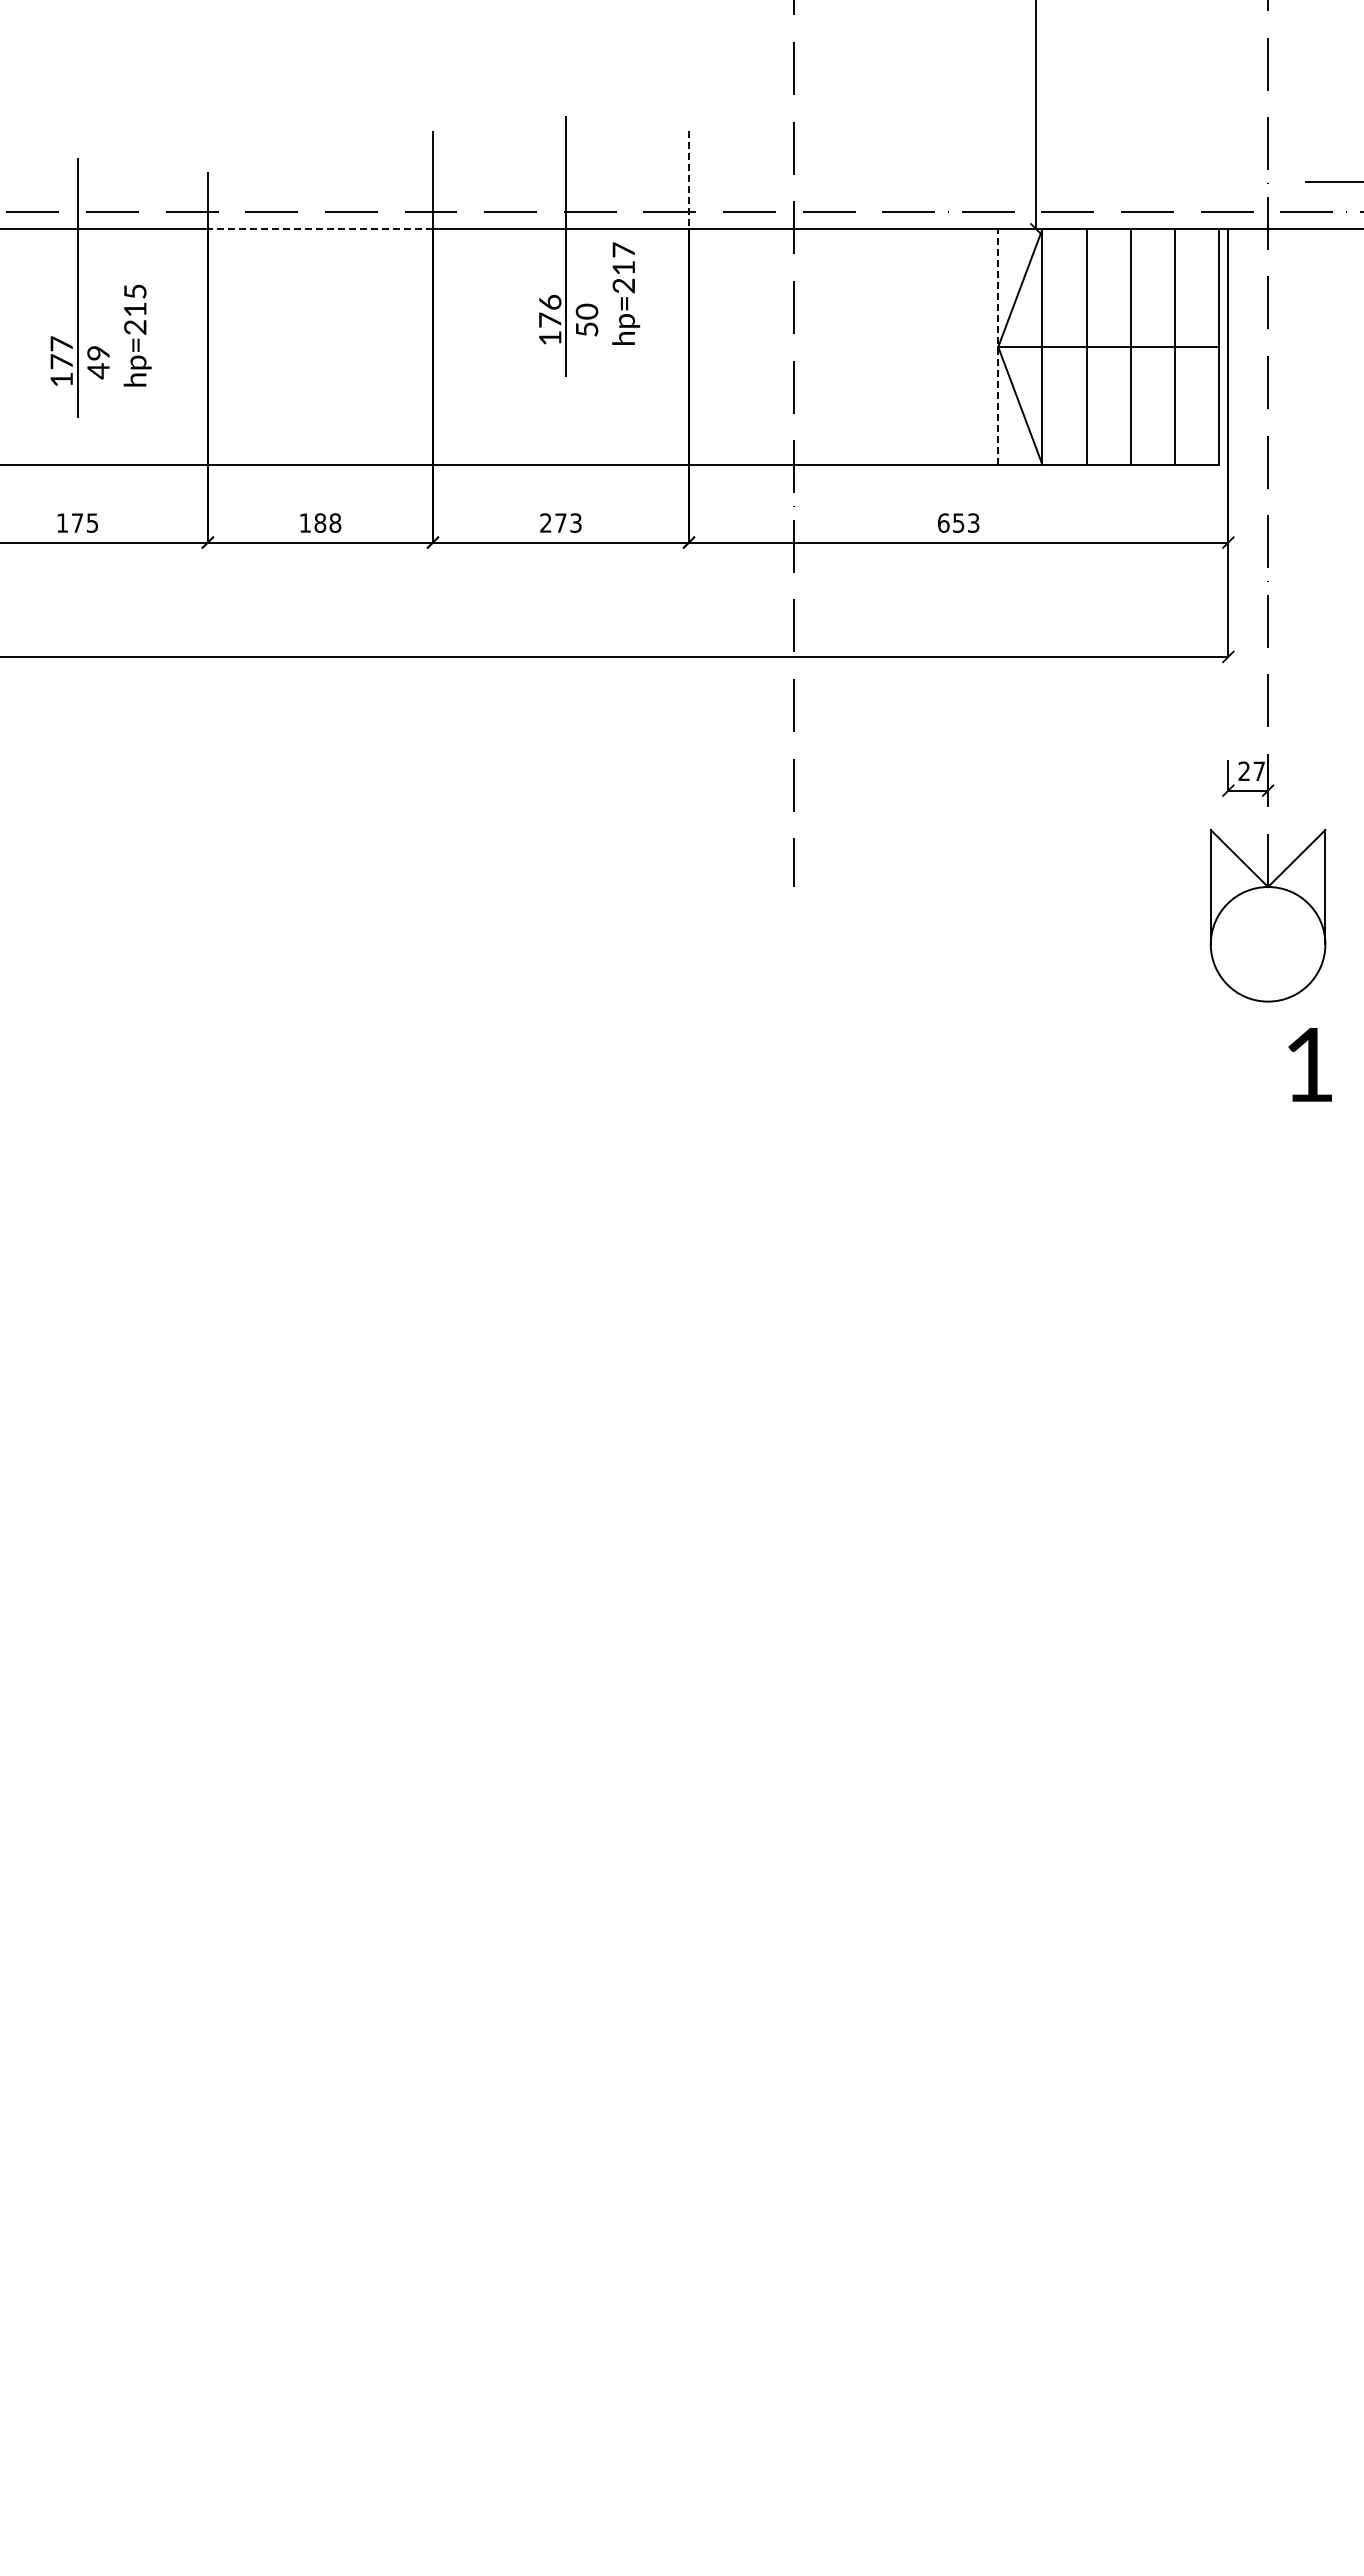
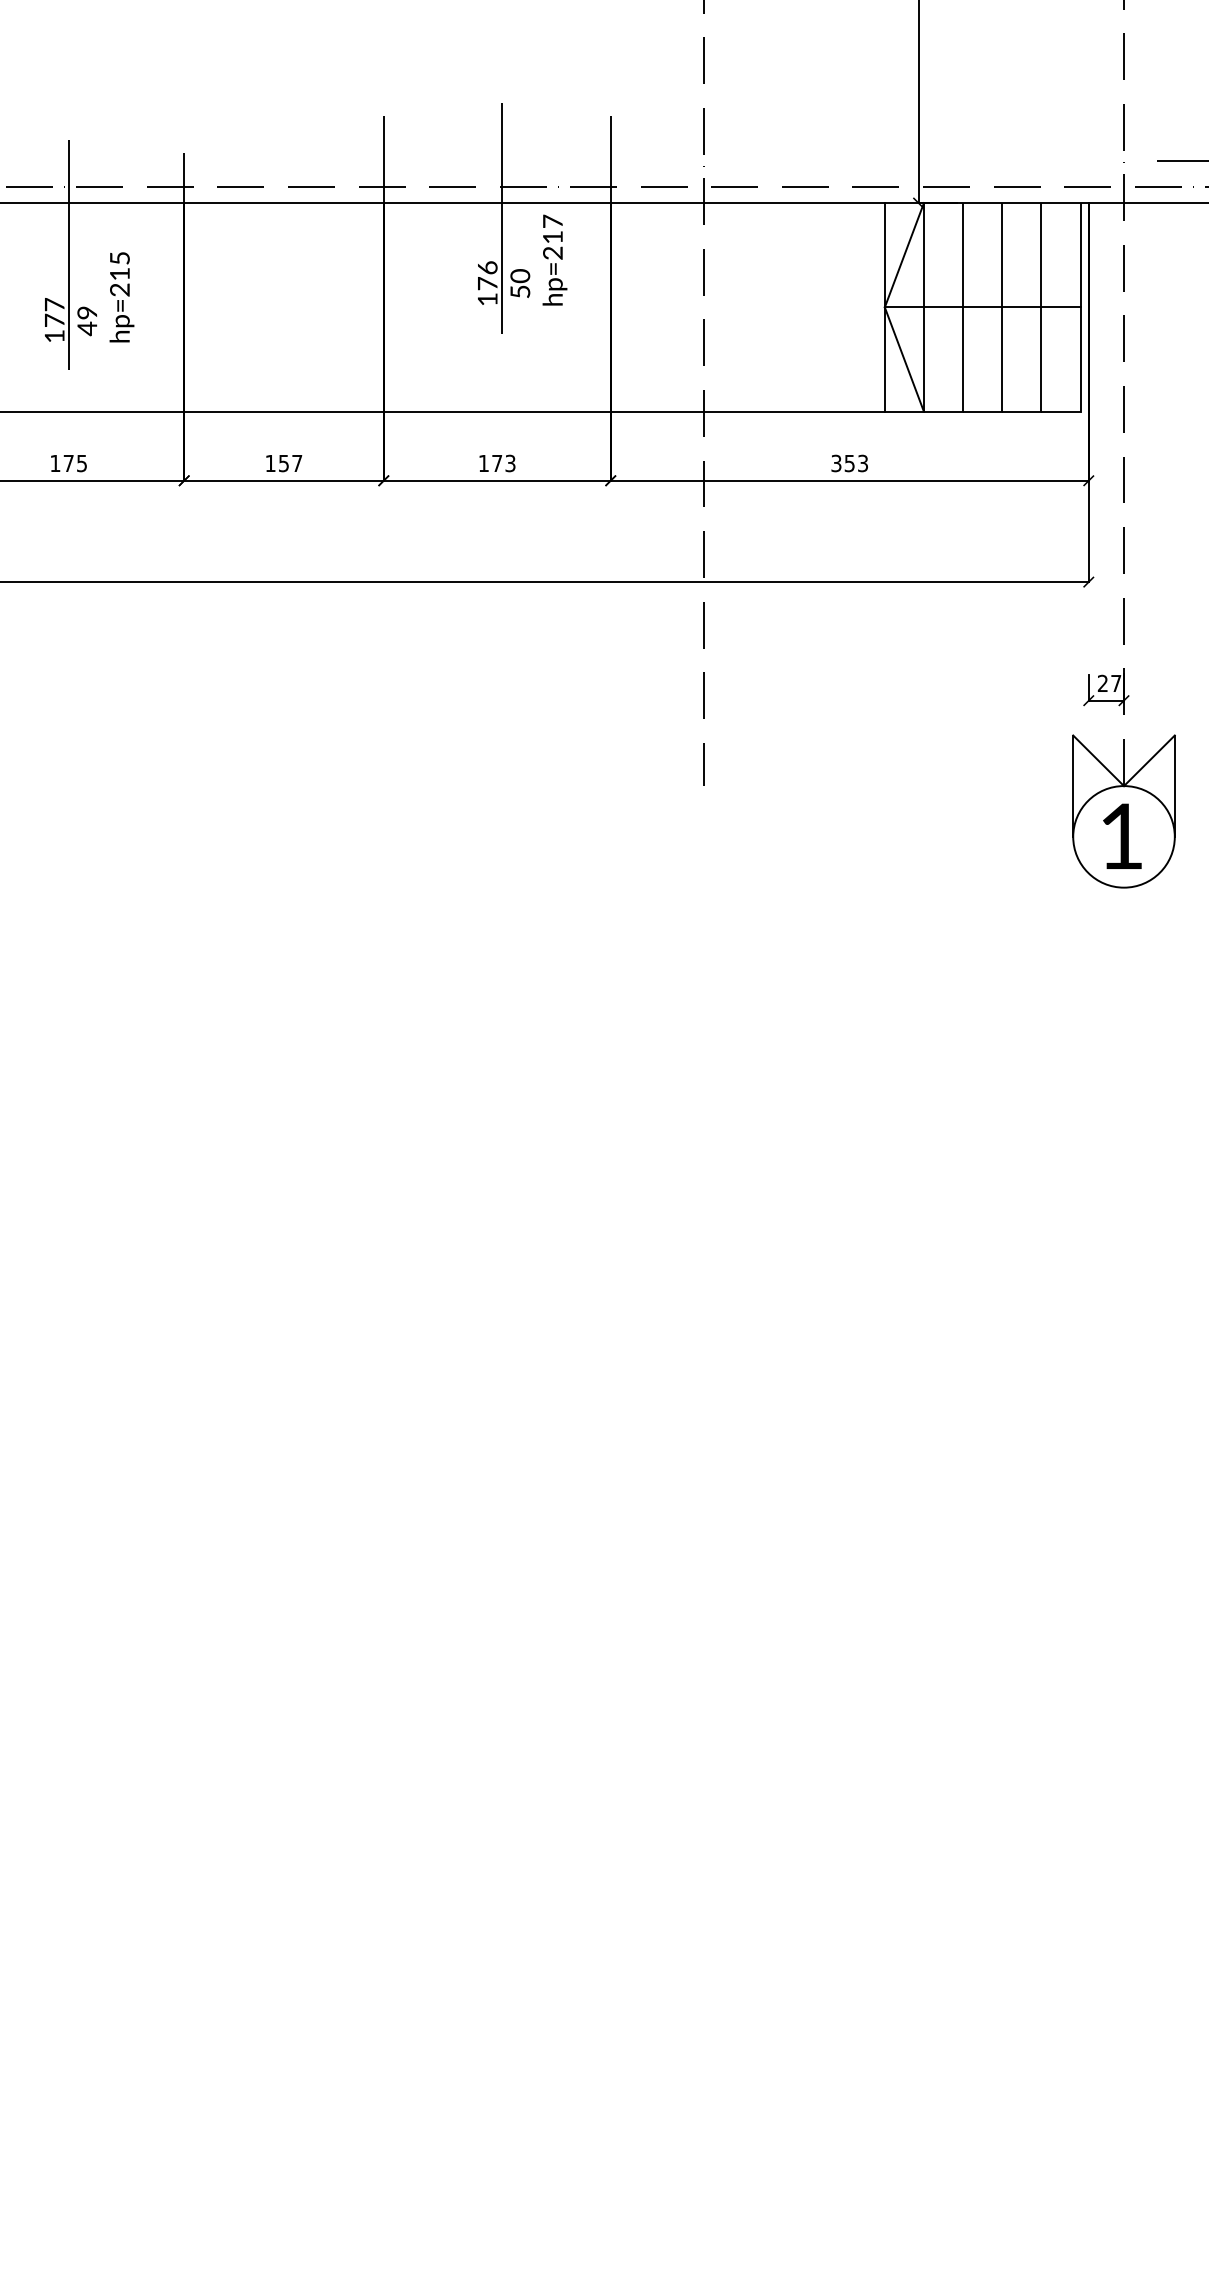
line: (689, 180) -> (611, 159), dashed -> solid
line: (320, 229) -> (284, 203), dashed -> solid
line: (998, 347) -> (885, 307), dashed -> solid
text: (327, 522) -> (290, 462), 188 -> 157
text: (545, 522) -> (483, 462), 273 -> 173
text: (943, 522) -> (836, 462), 653 -> 353
text: (1309, 1064) -> (1121, 836), moved

